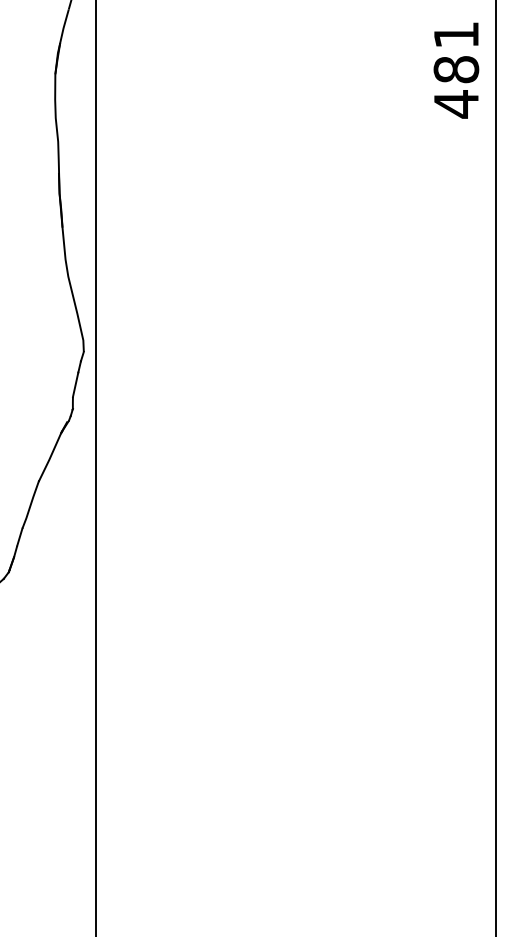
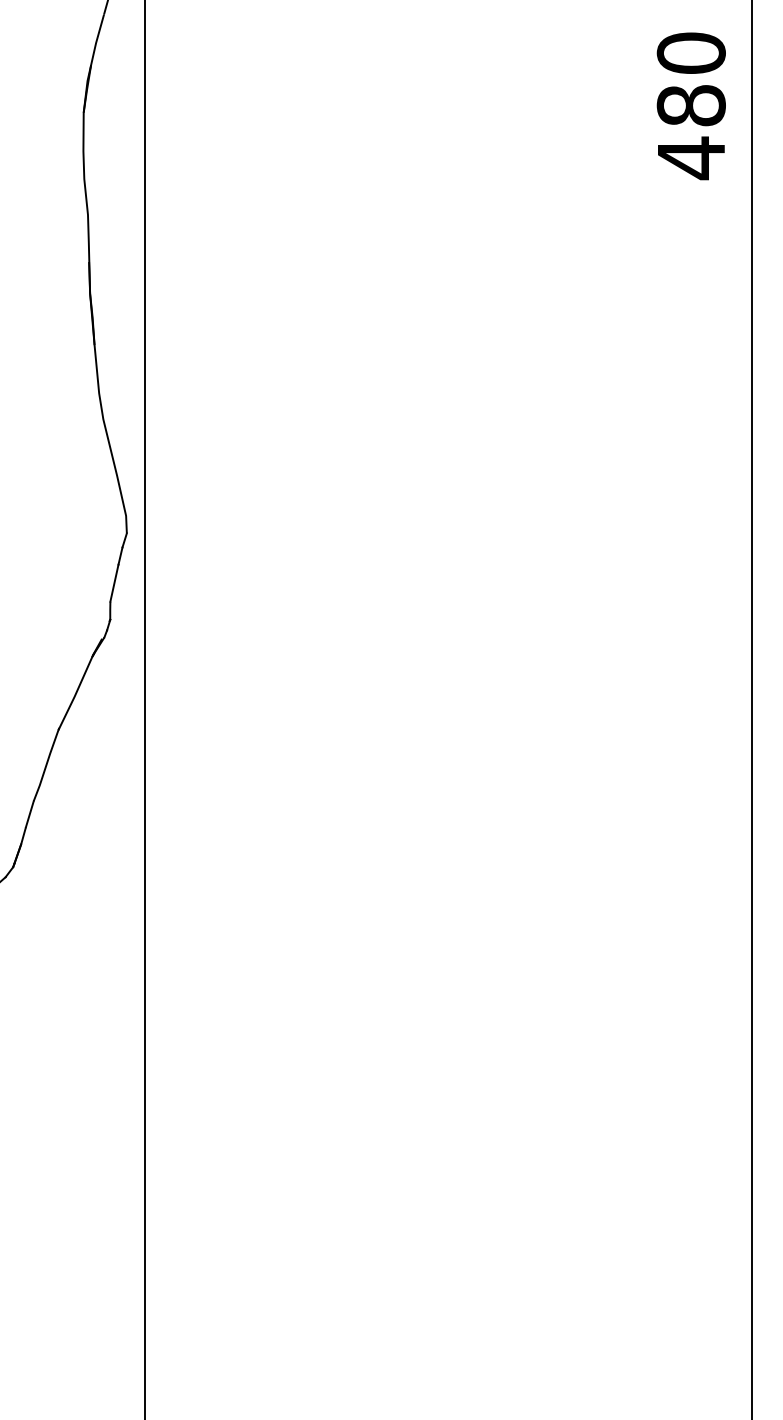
text: (456, 34) -> (691, 52), 481 -> 480

